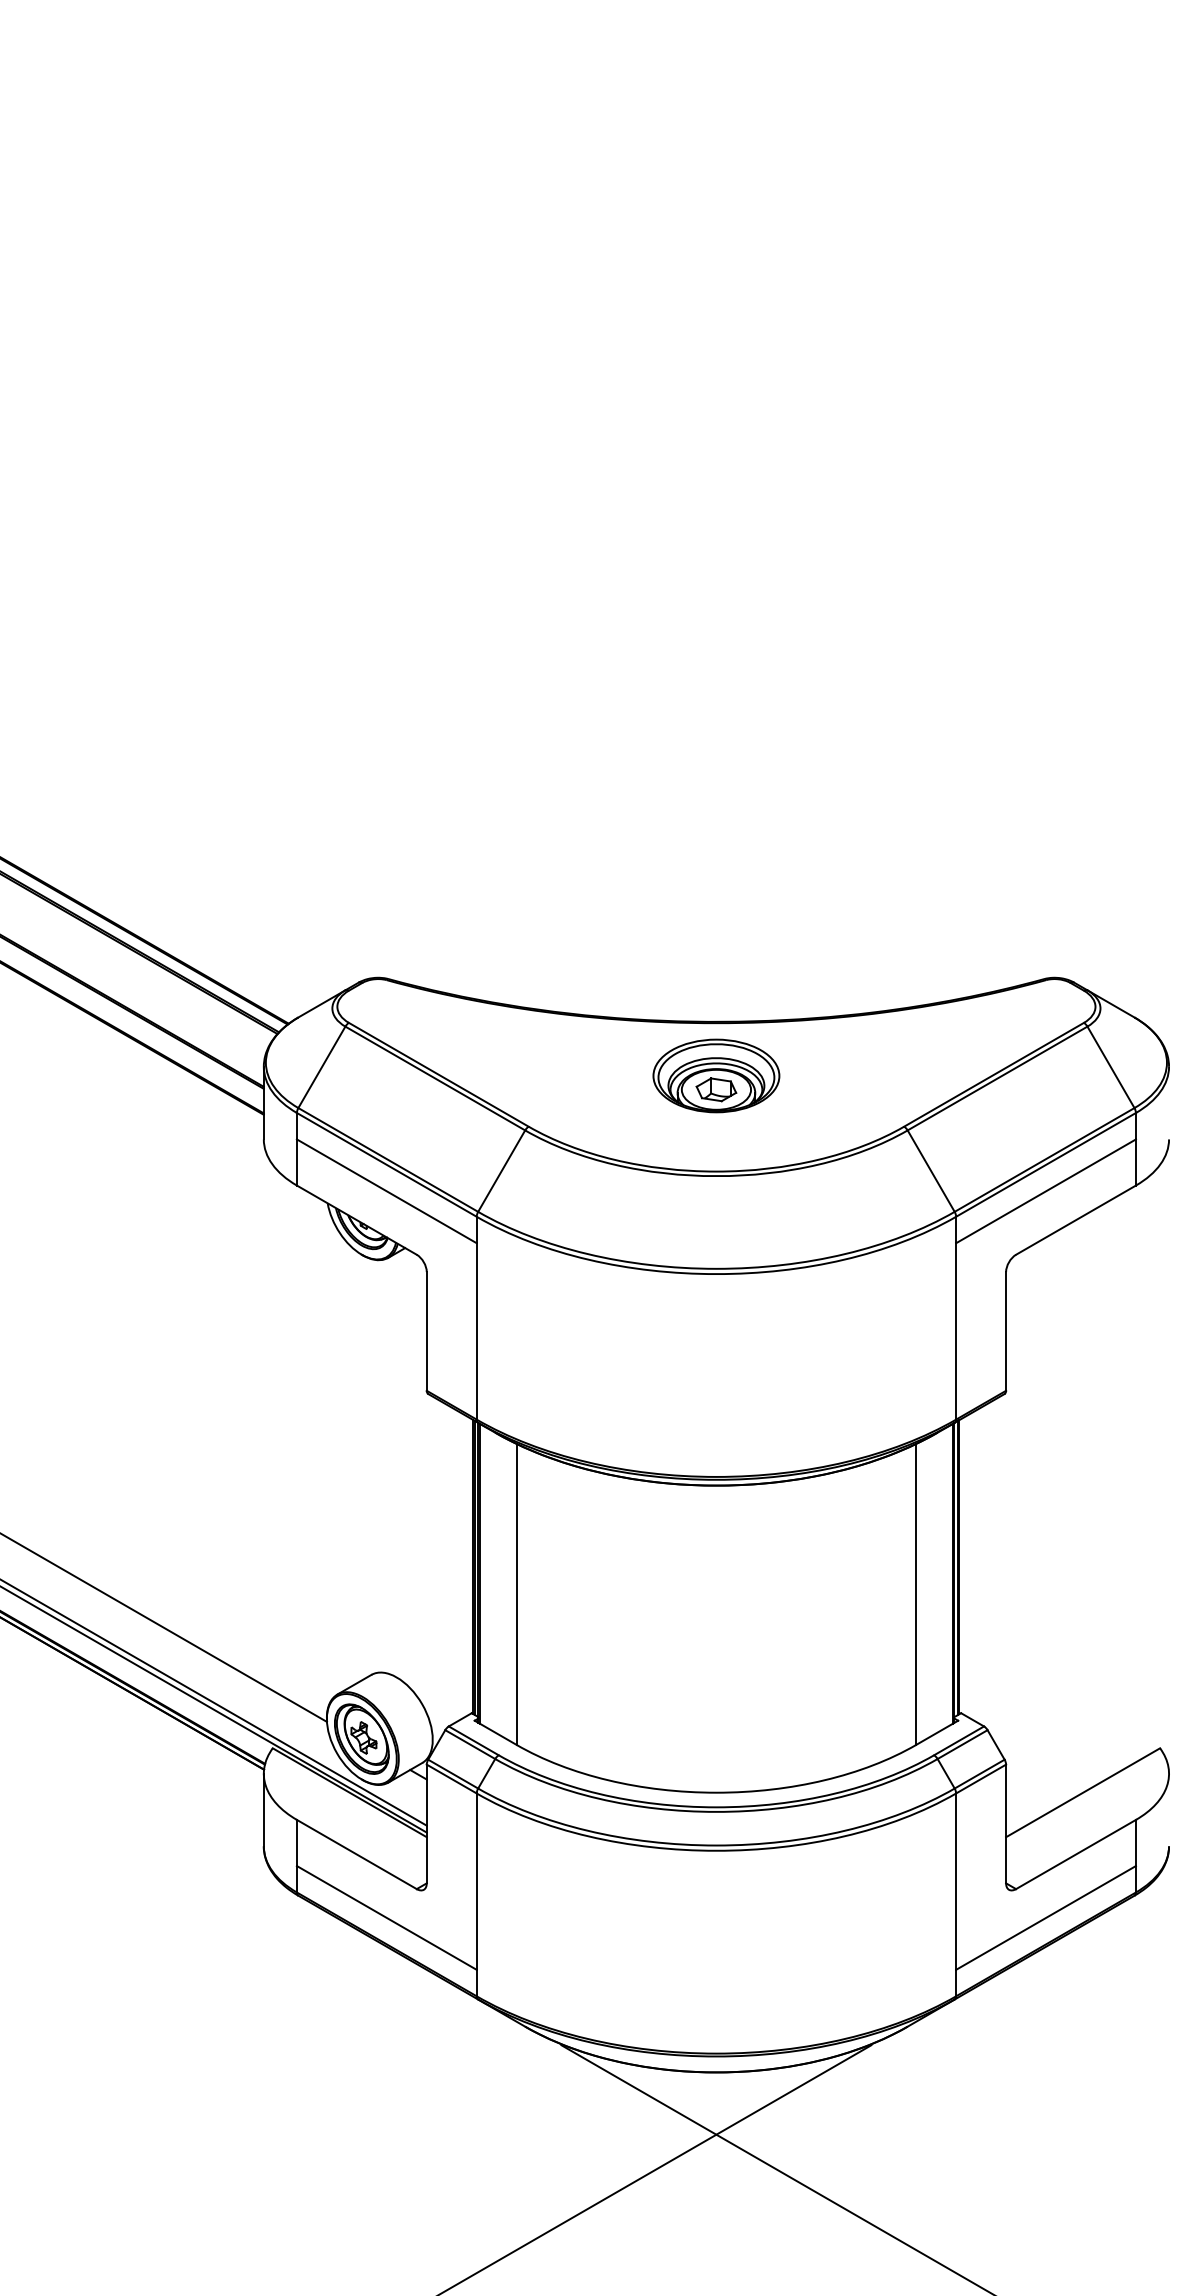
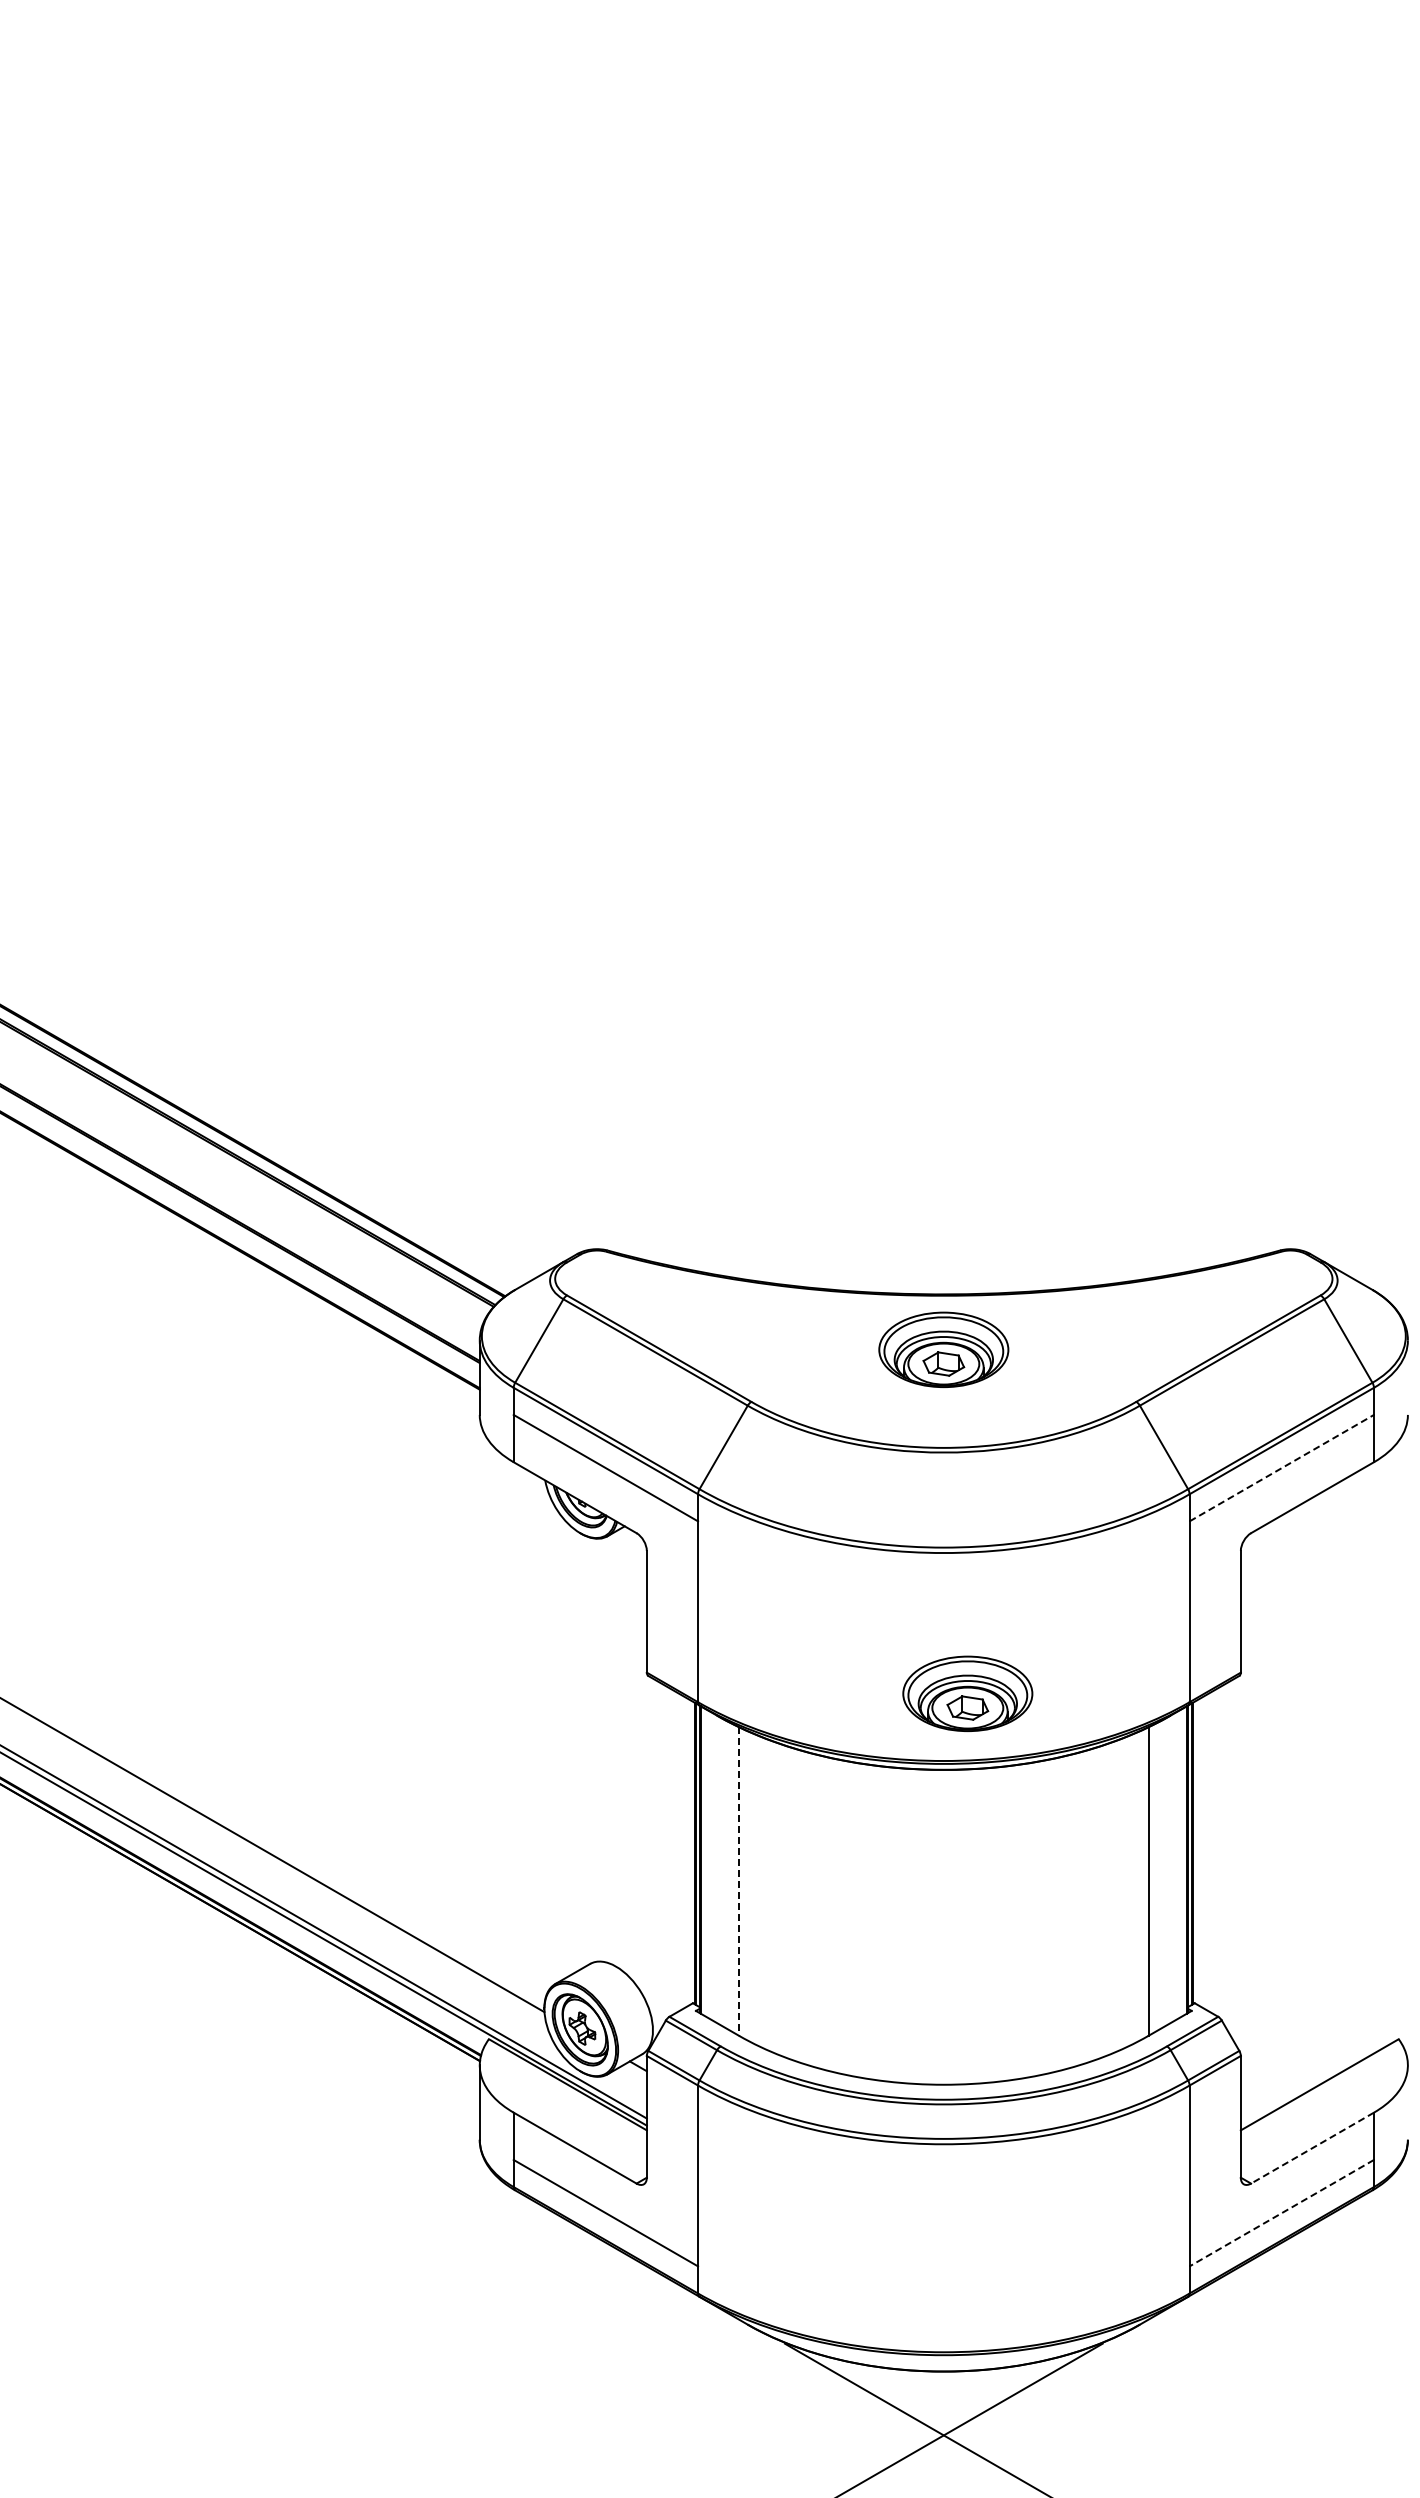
line: (1046, 1190) -> (1282, 1467), solid -> dashed
part: (739, 1411) -> (967, 1693), added
line: (517, 1594) -> (739, 1881), solid -> dashed
line: (1075, 1854) -> (1312, 2148), solid -> dashed
line: (1045, 1918) -> (1281, 2213), solid -> dashed

